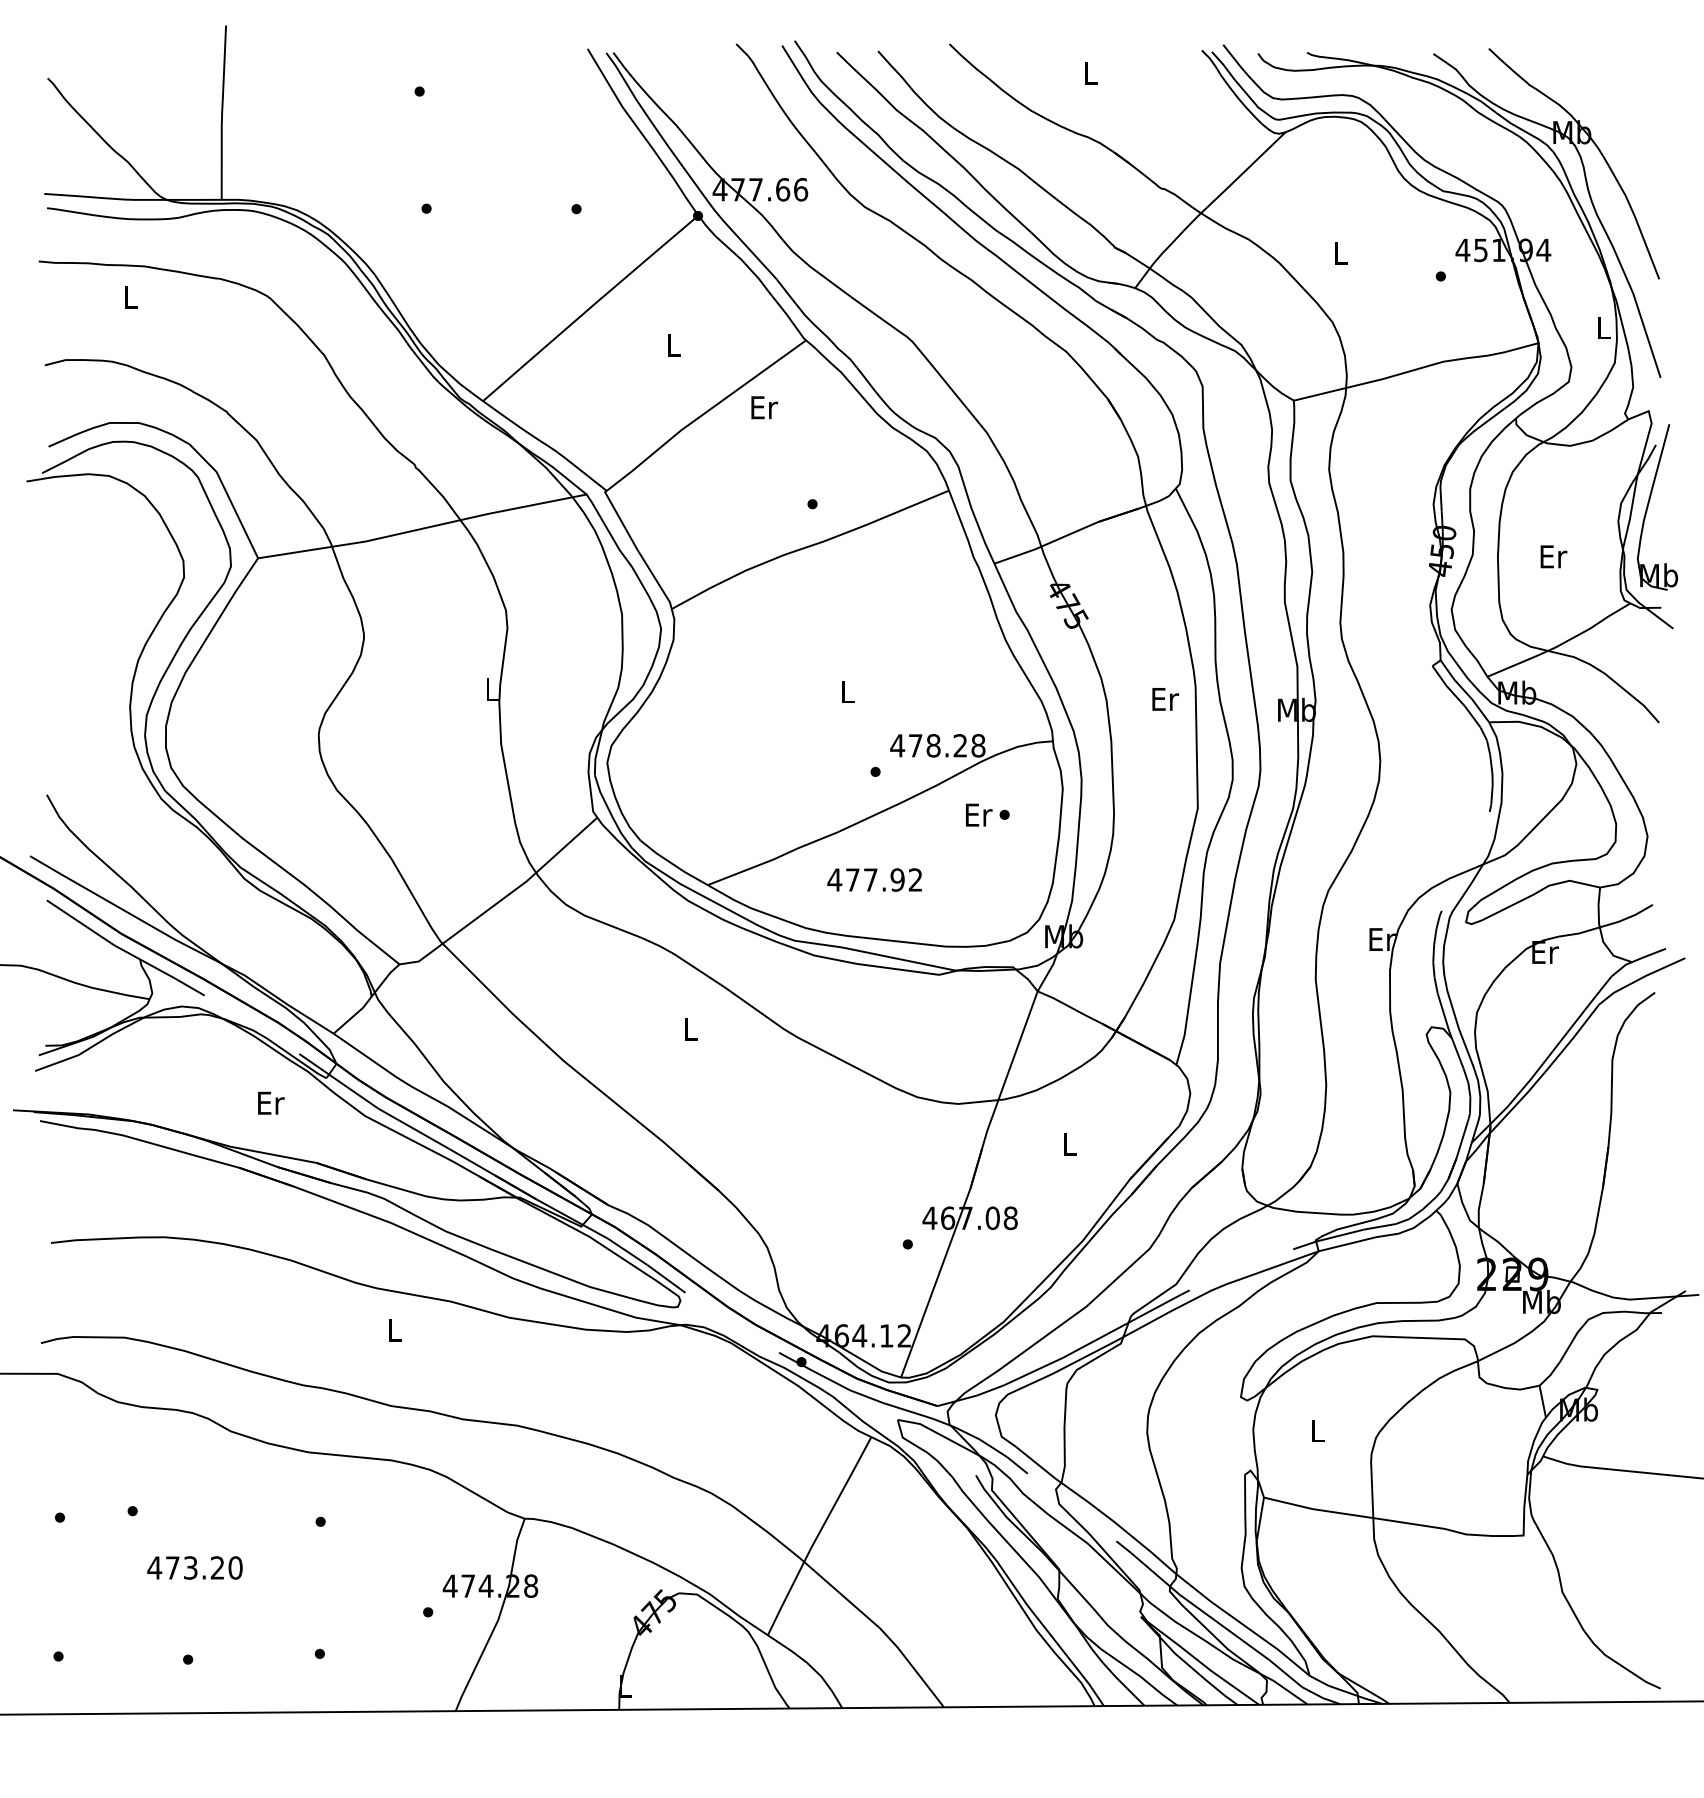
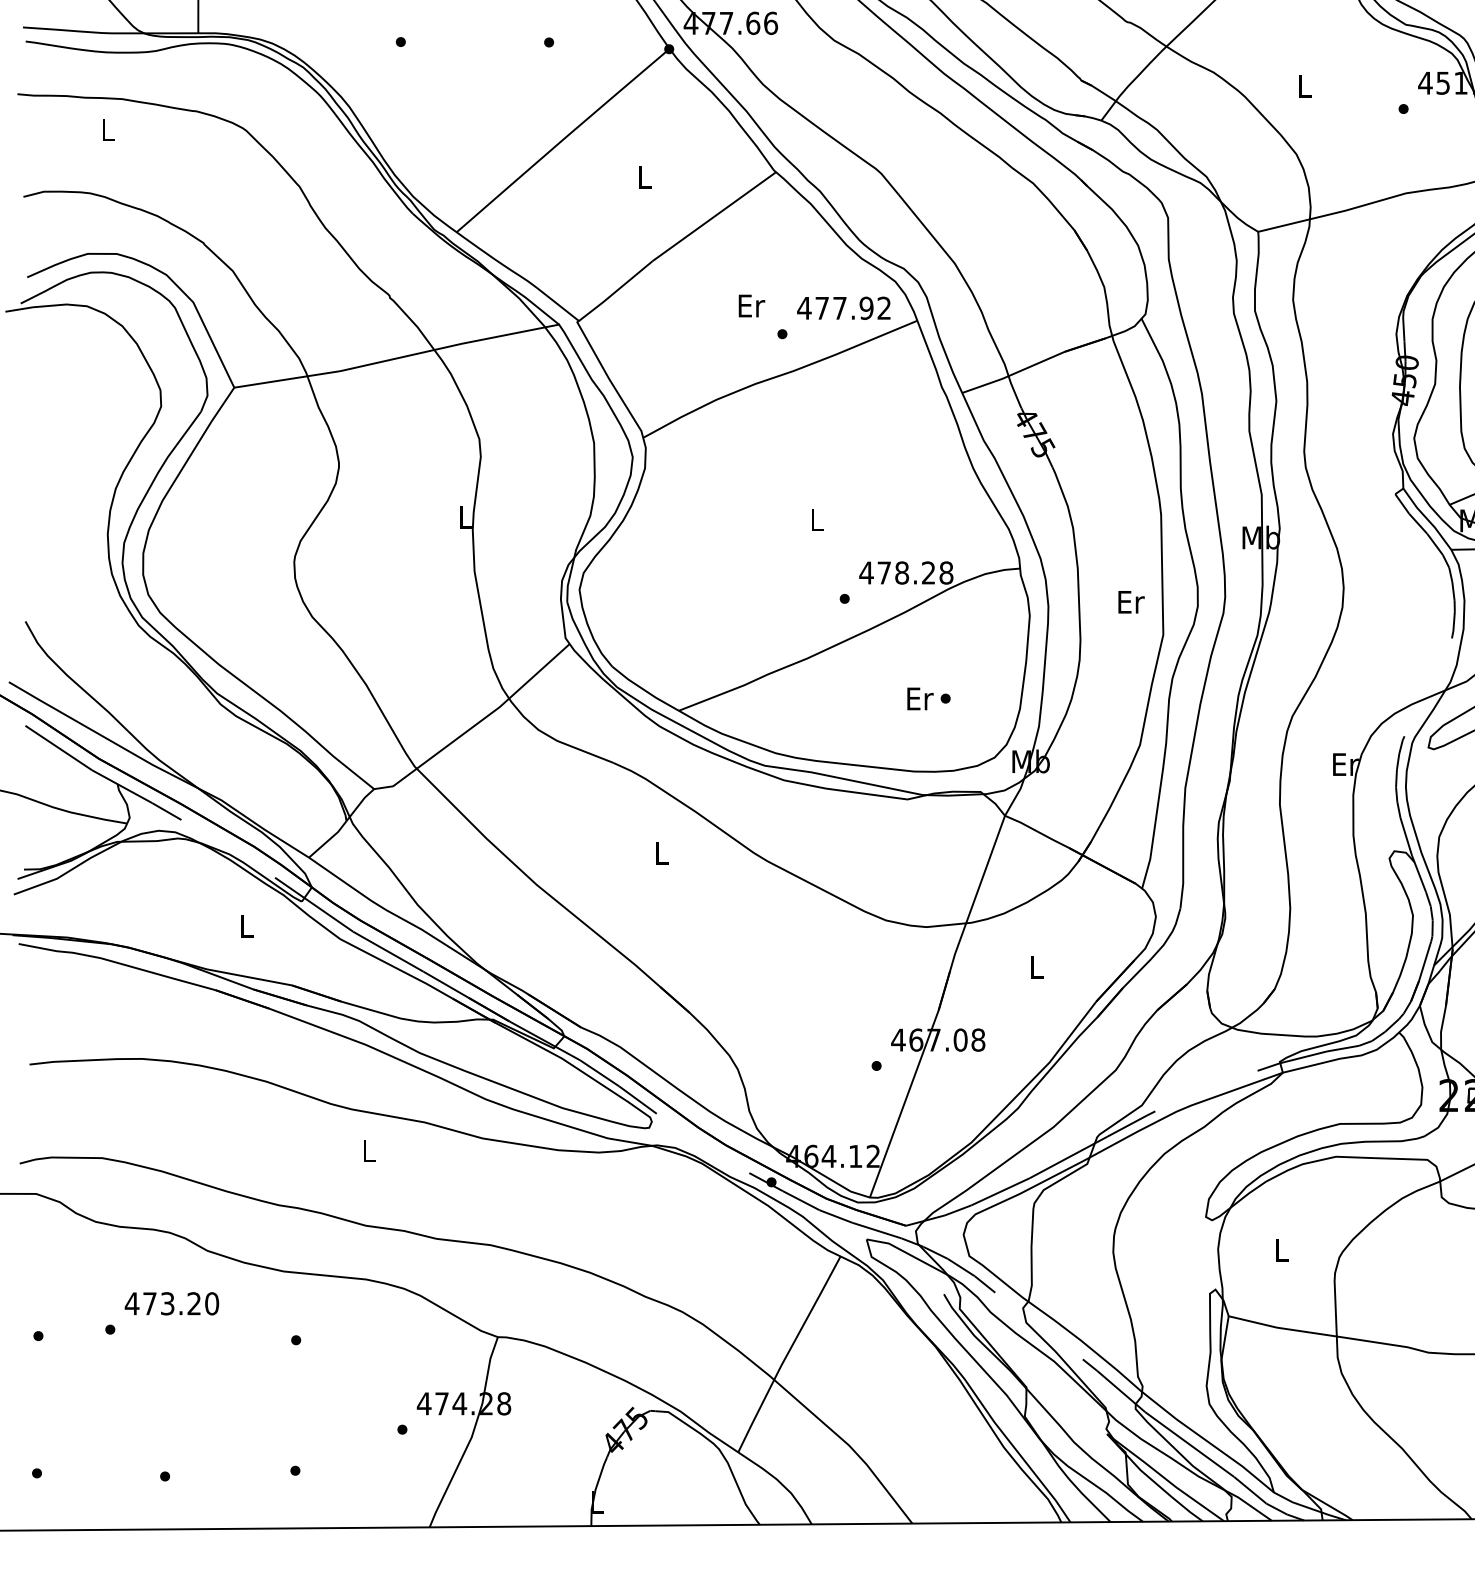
text: (764, 407) -> (751, 305), moved
text: (1165, 699) -> (1131, 602), moved
text: (987, 814) -> (928, 698), moved
text: (874, 879) -> (843, 307), moved
text: (271, 1102) -> (247, 925), Er -> L
text: (194, 1567) -> (171, 1303), moved

